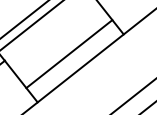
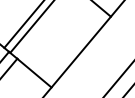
line: (69, 53) -> (69, 41), removed

